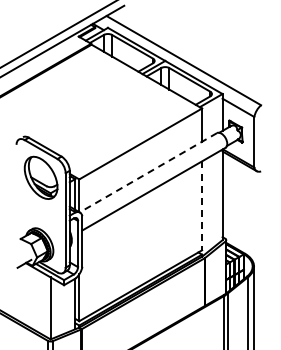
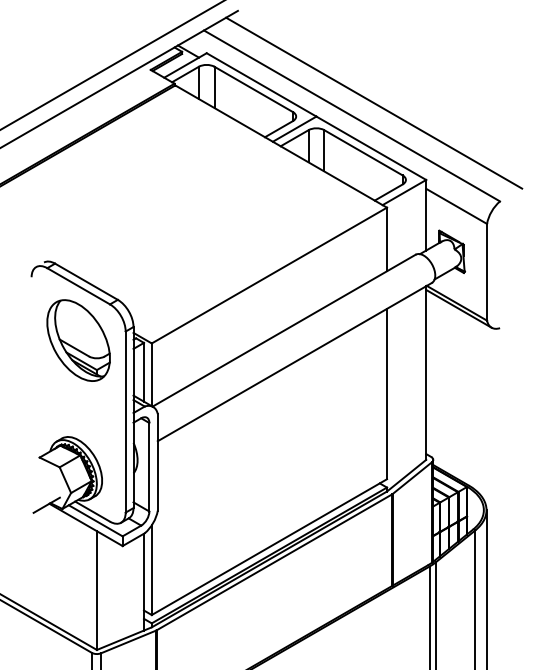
line: (195, 53) -> (374, 102), added
line: (147, 173) -> (282, 332), dashed -> solid
line: (202, 206) -> (387, 395), dashed -> solid

